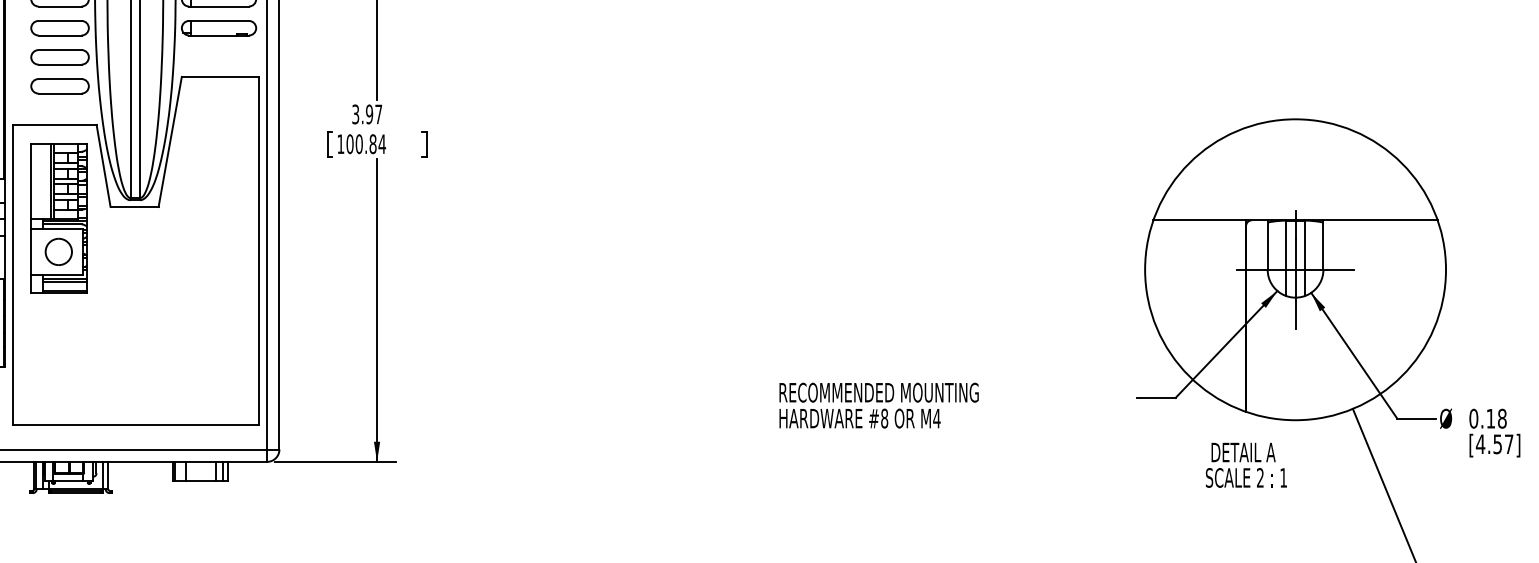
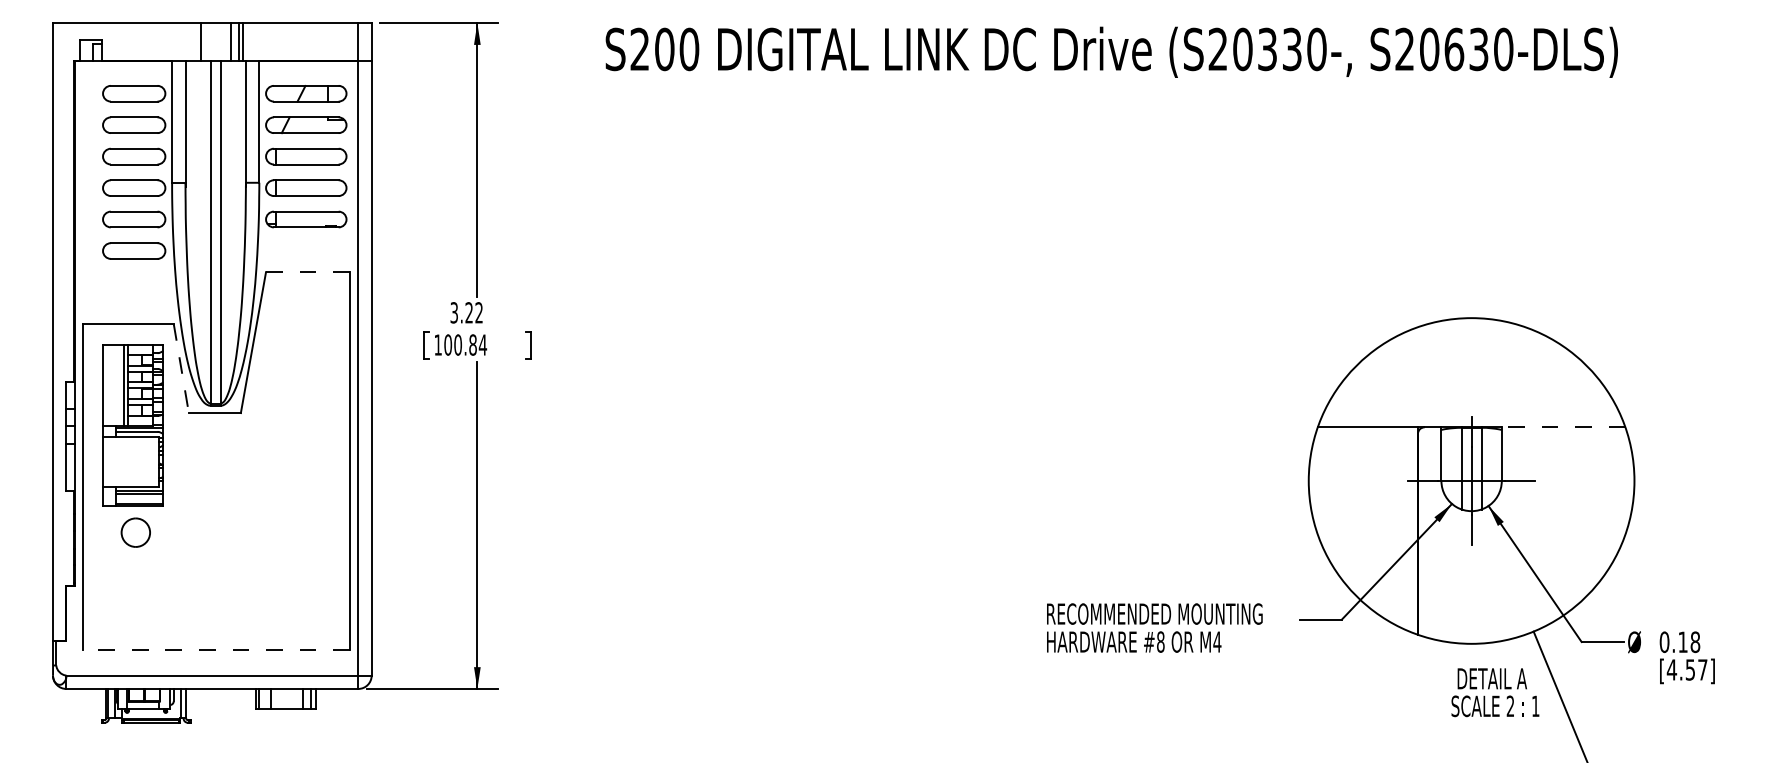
line: (220, 77) -> (307, 272), solid -> dashed
part: (60, 86) -> (134, 282), removed
text: (373, 114) -> (473, 312), 3.97 -> 3.22
line: (103, 166) -> (181, 369), solid -> dashed
line: (1380, 220) -> (1563, 427), solid -> dashed
part: (58, 251) -> (135, 532), moved
text: (878, 405) -> (1154, 627), moved
line: (136, 425) -> (216, 649), solid -> dashed
text: (1246, 465) -> (1495, 692), moved

